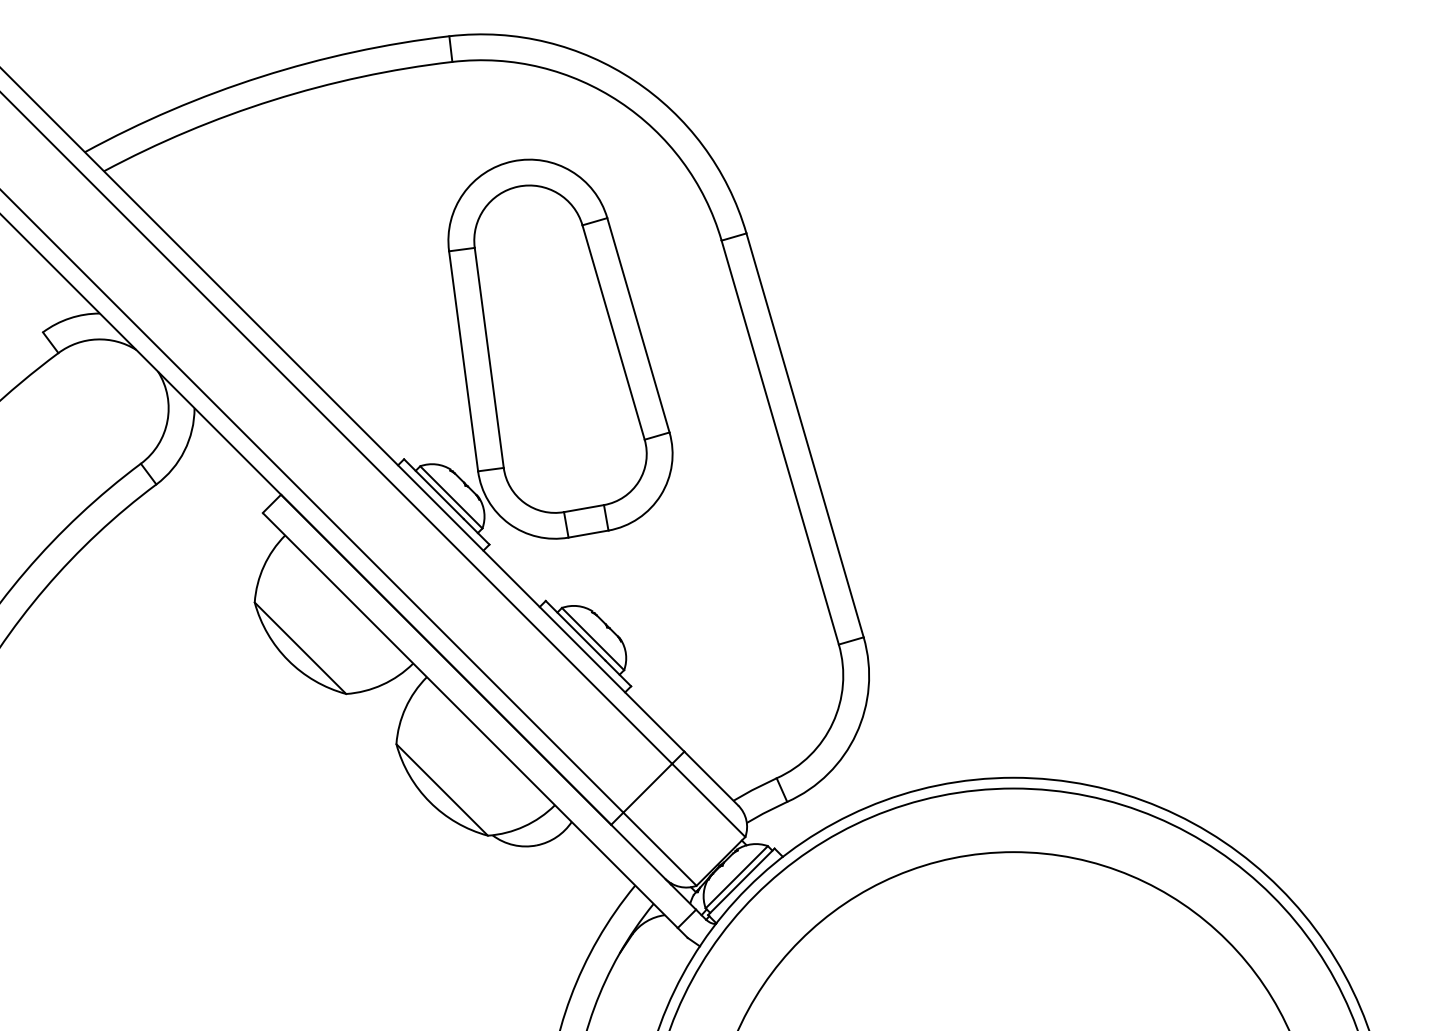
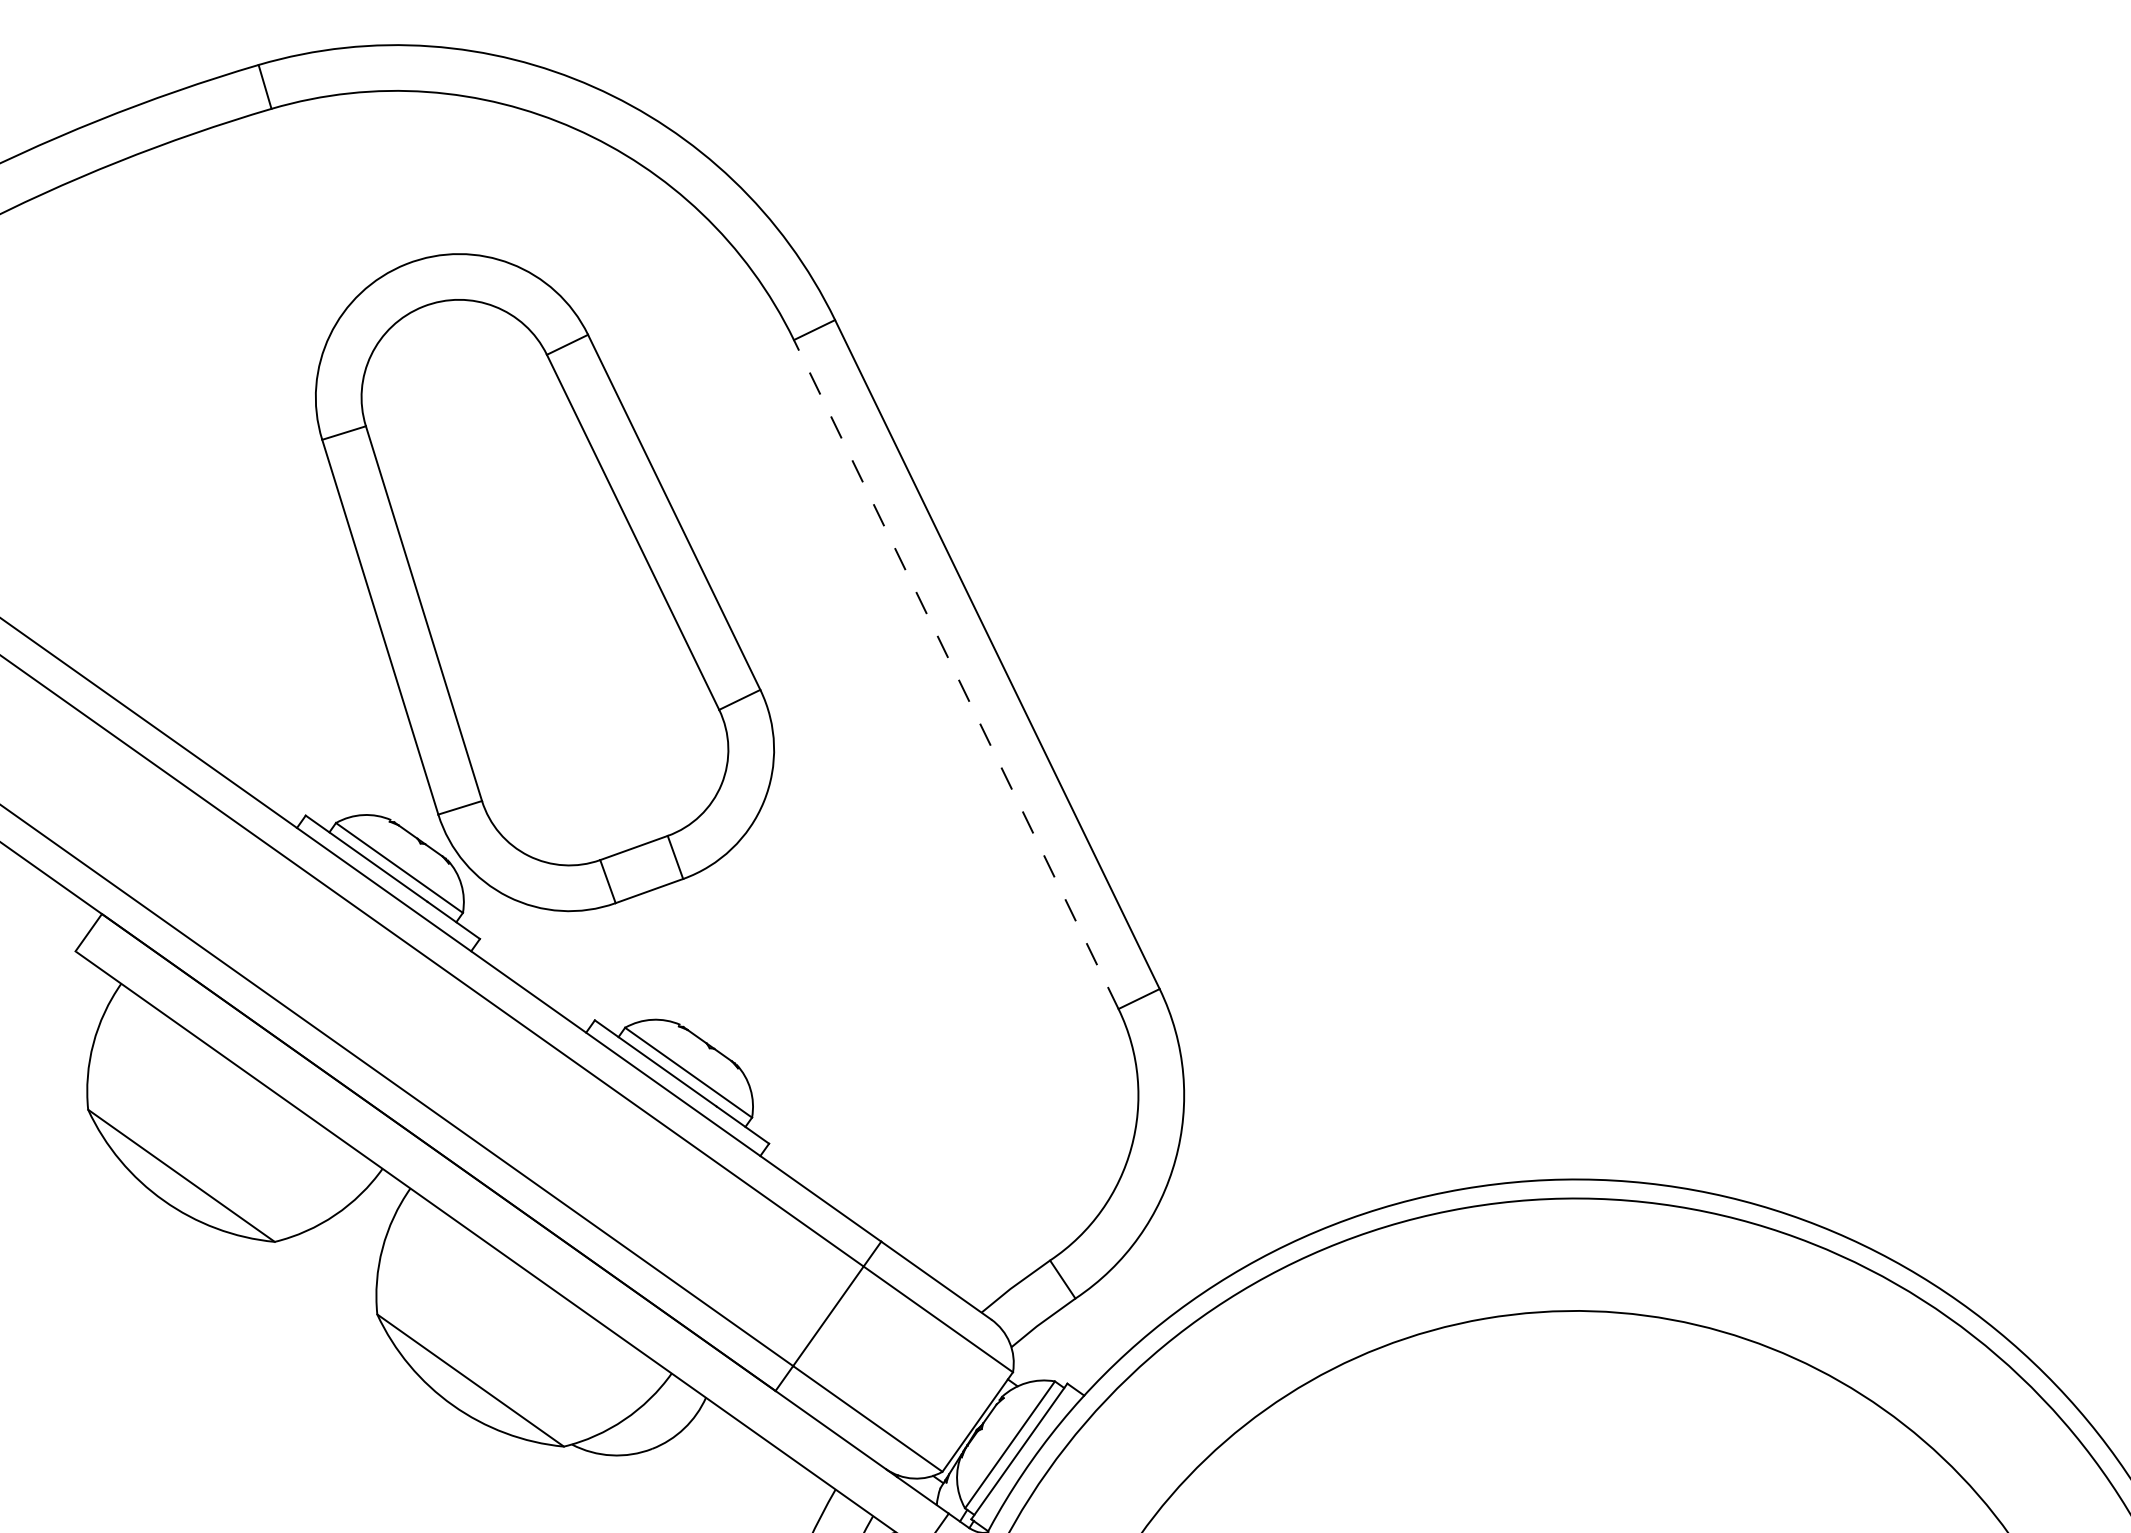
line: (780, 442) -> (956, 674), solid -> dashed

